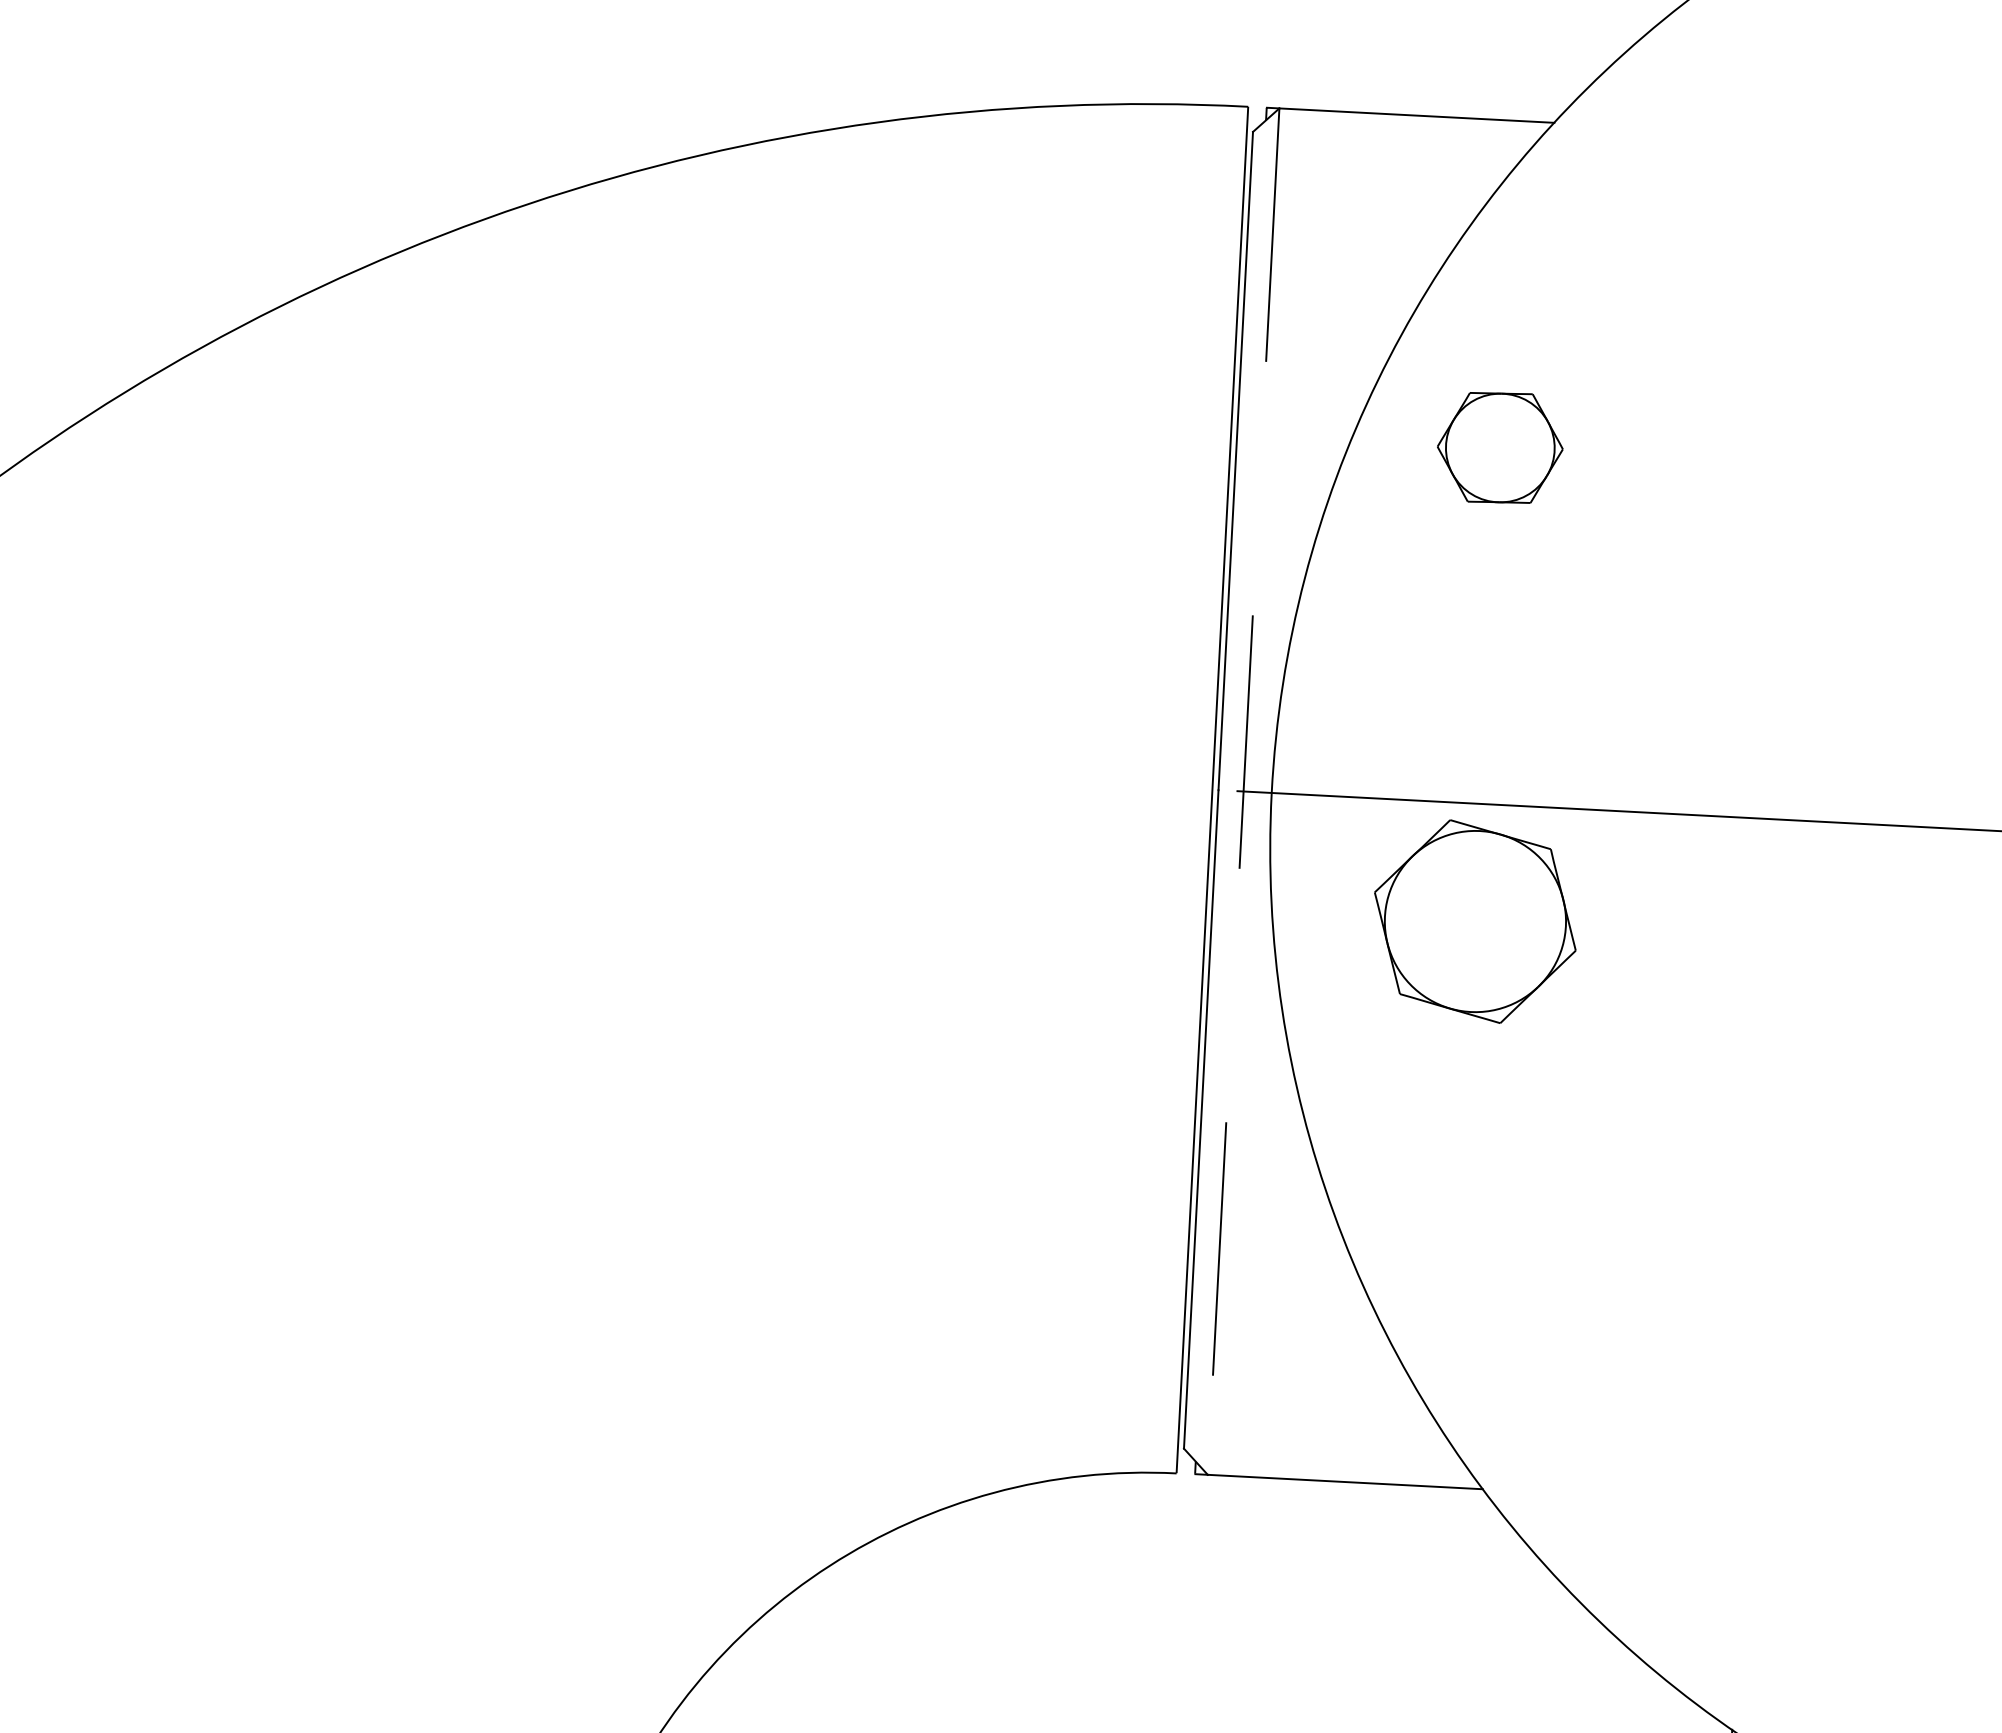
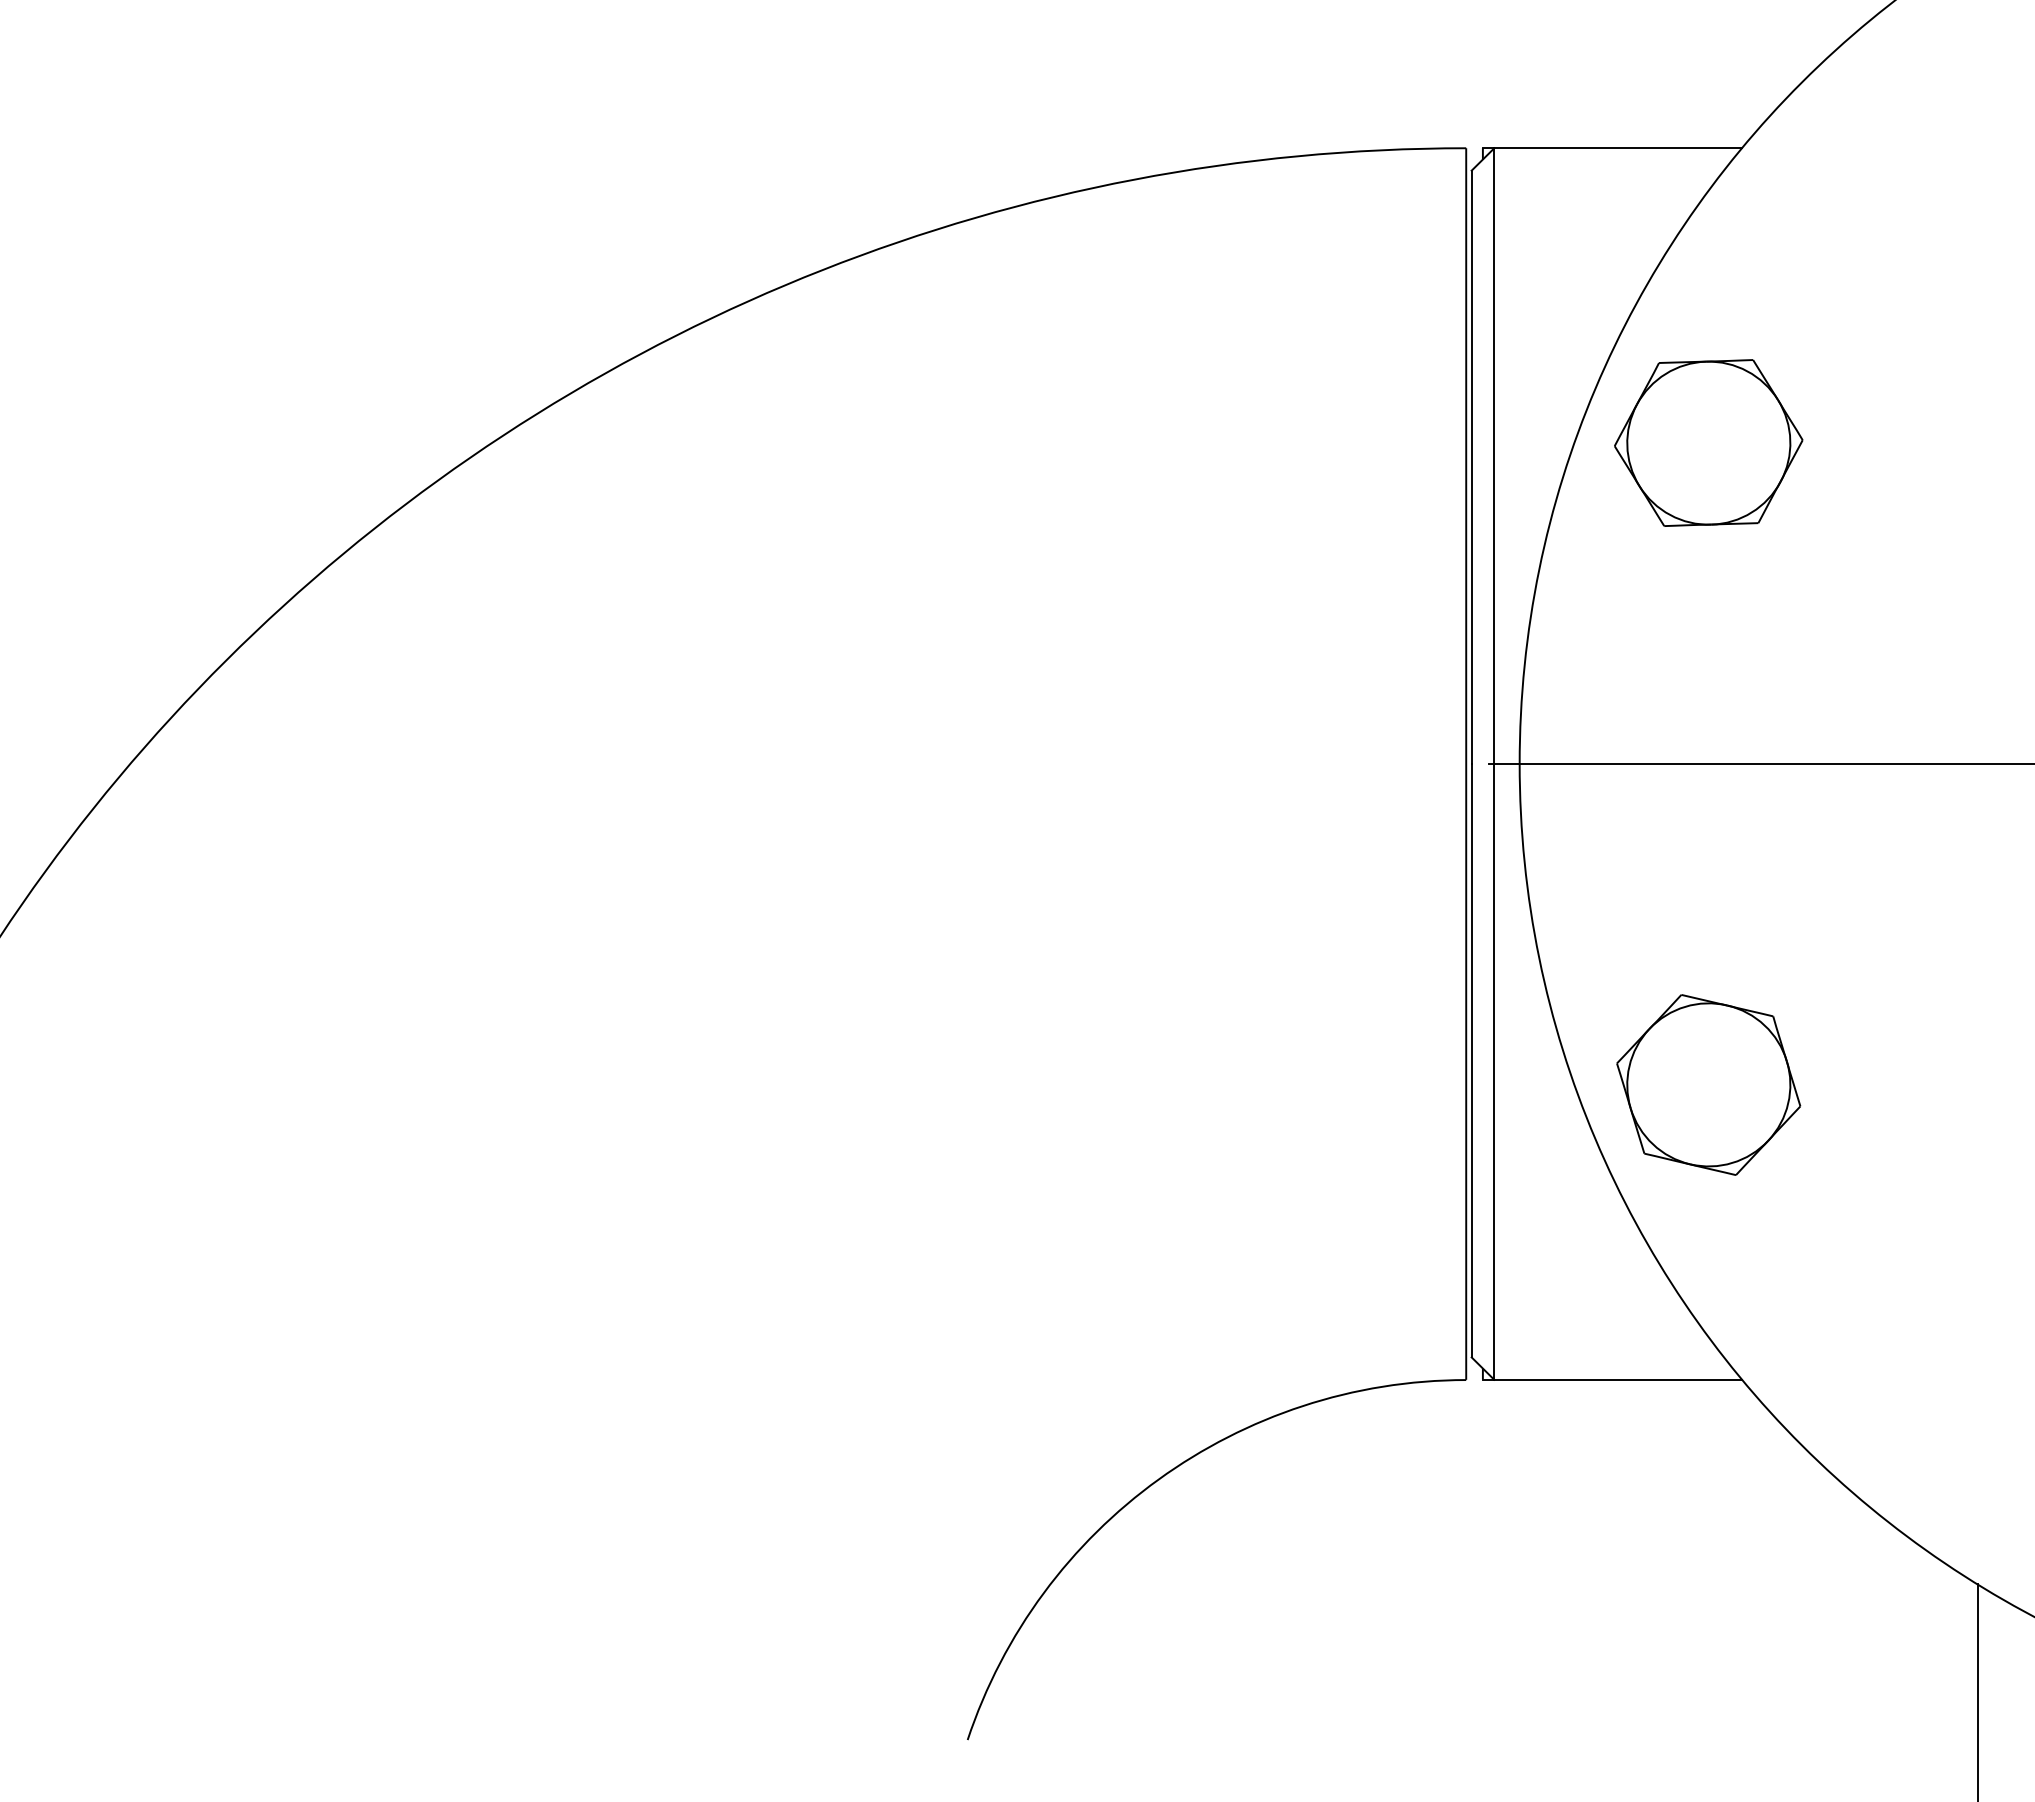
part: (1499, 447) -> (1708, 442), size x1.67
line: (1243, 792) -> (1494, 764), dashed -> solid
part: (1475, 921) -> (1708, 1084), moved

